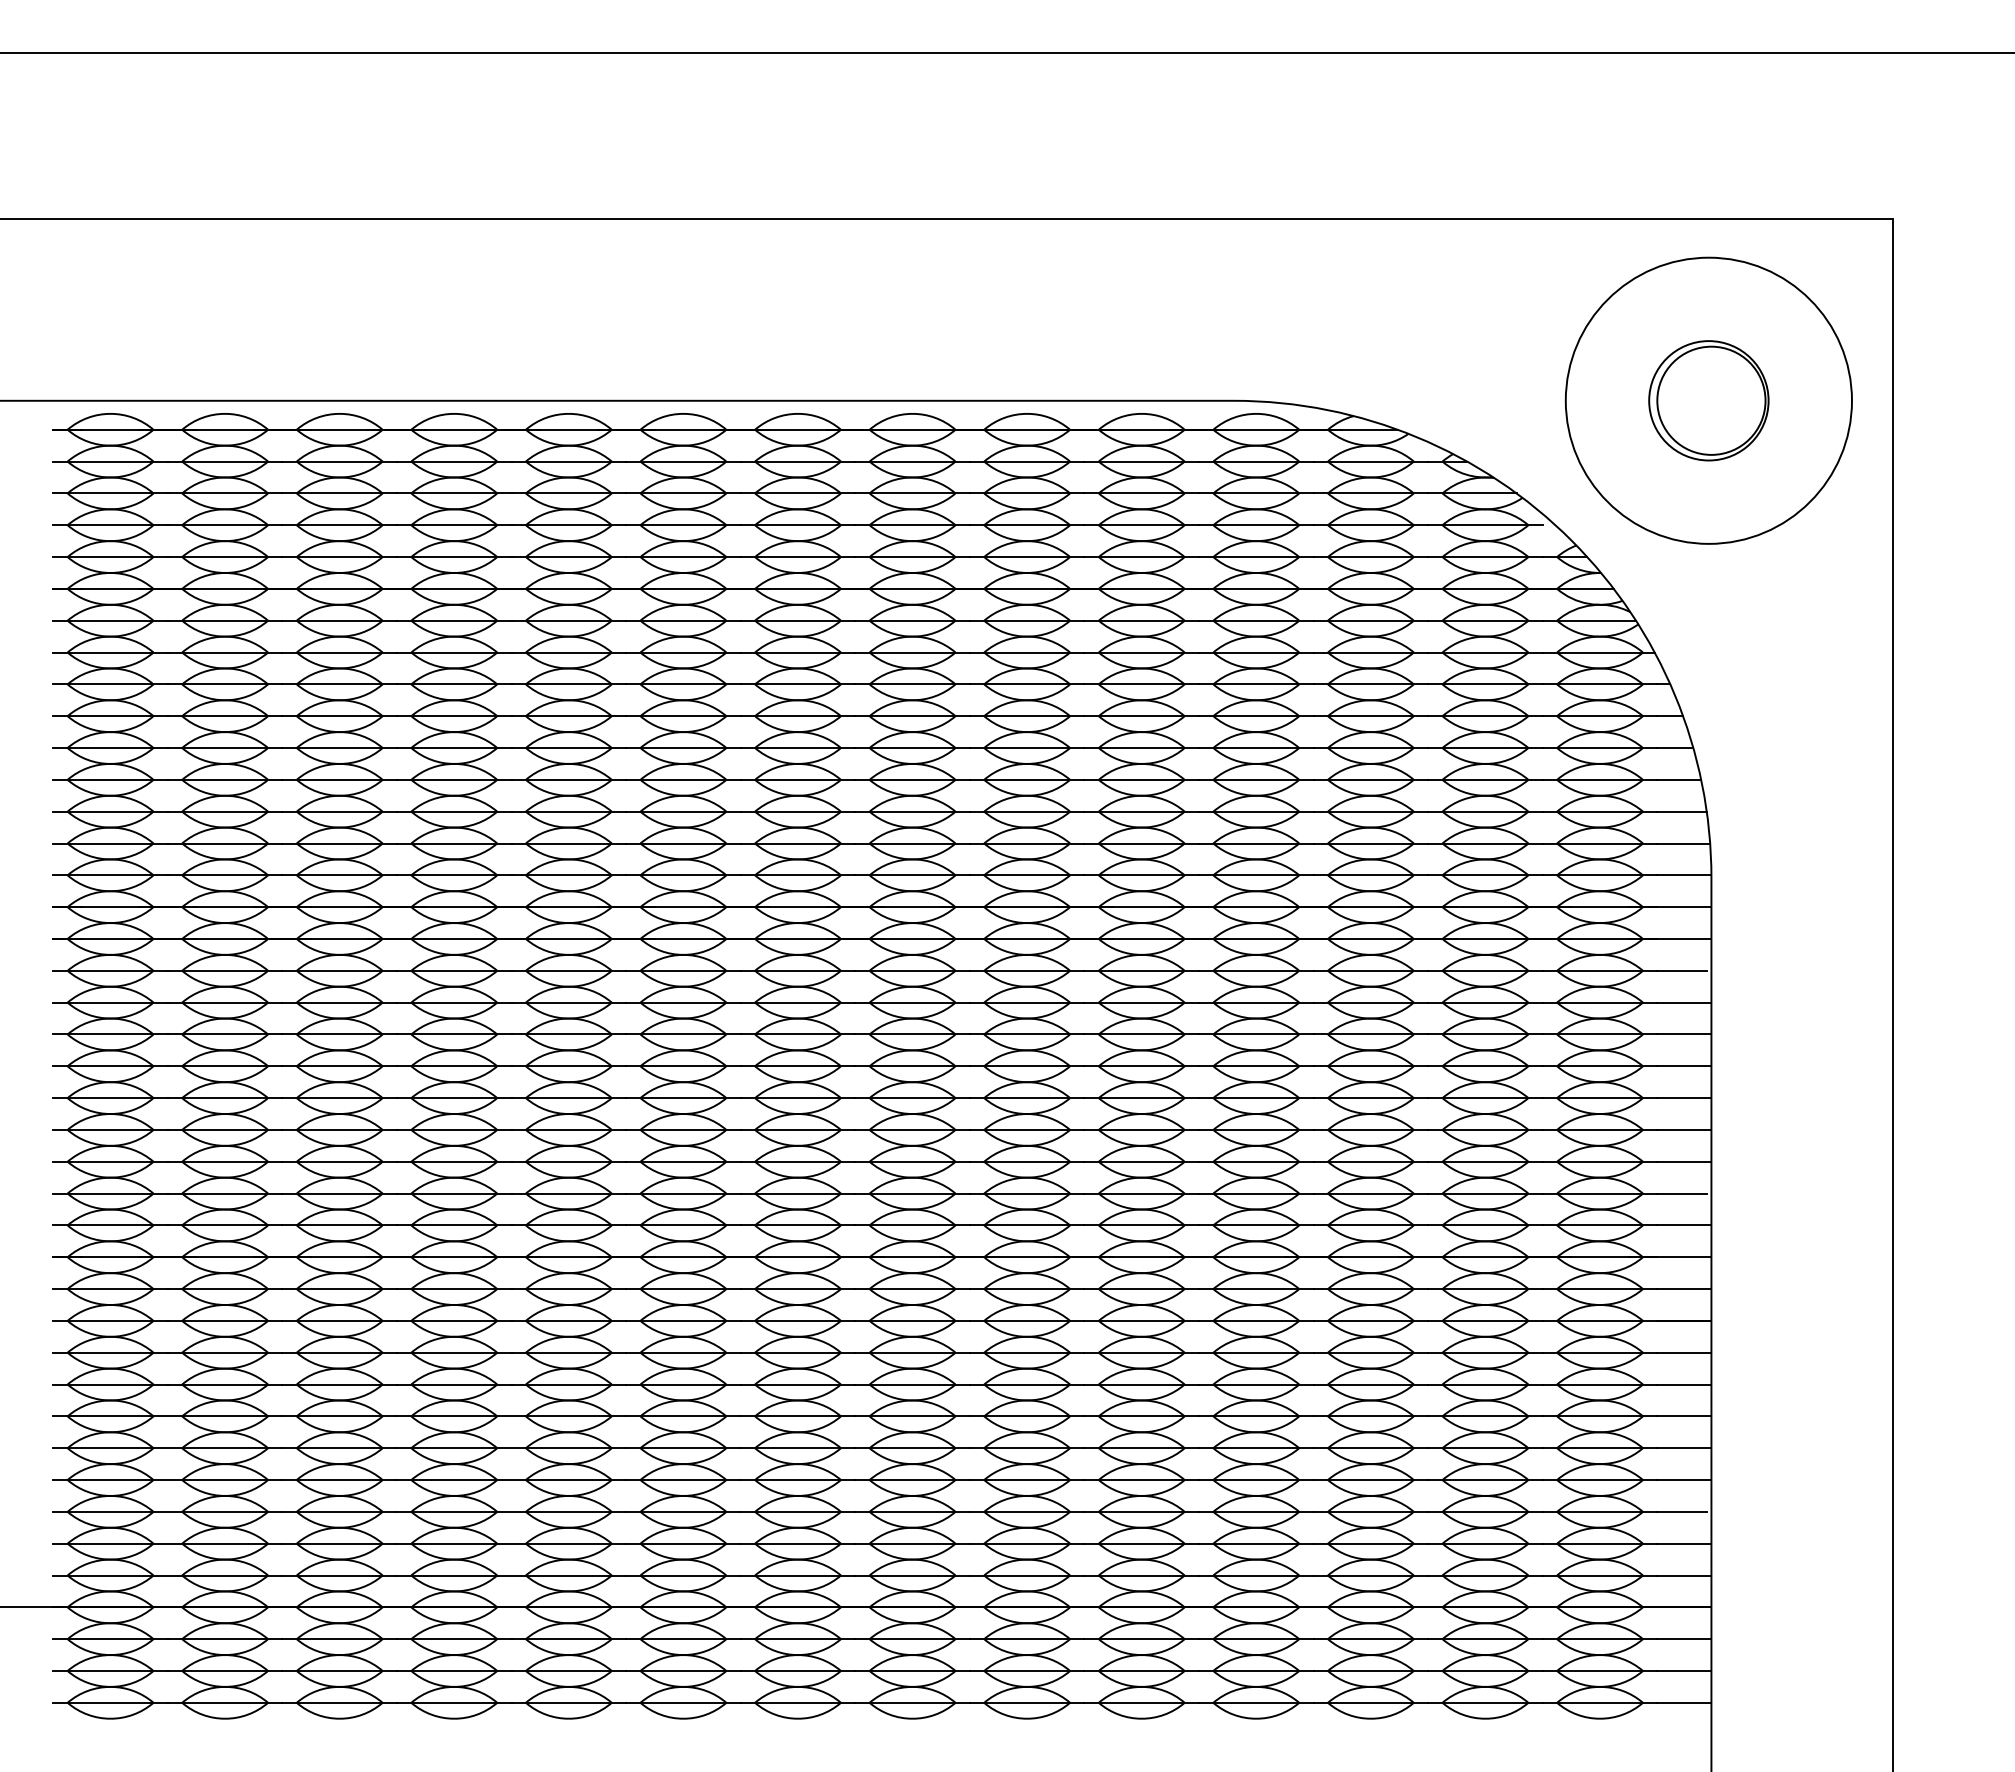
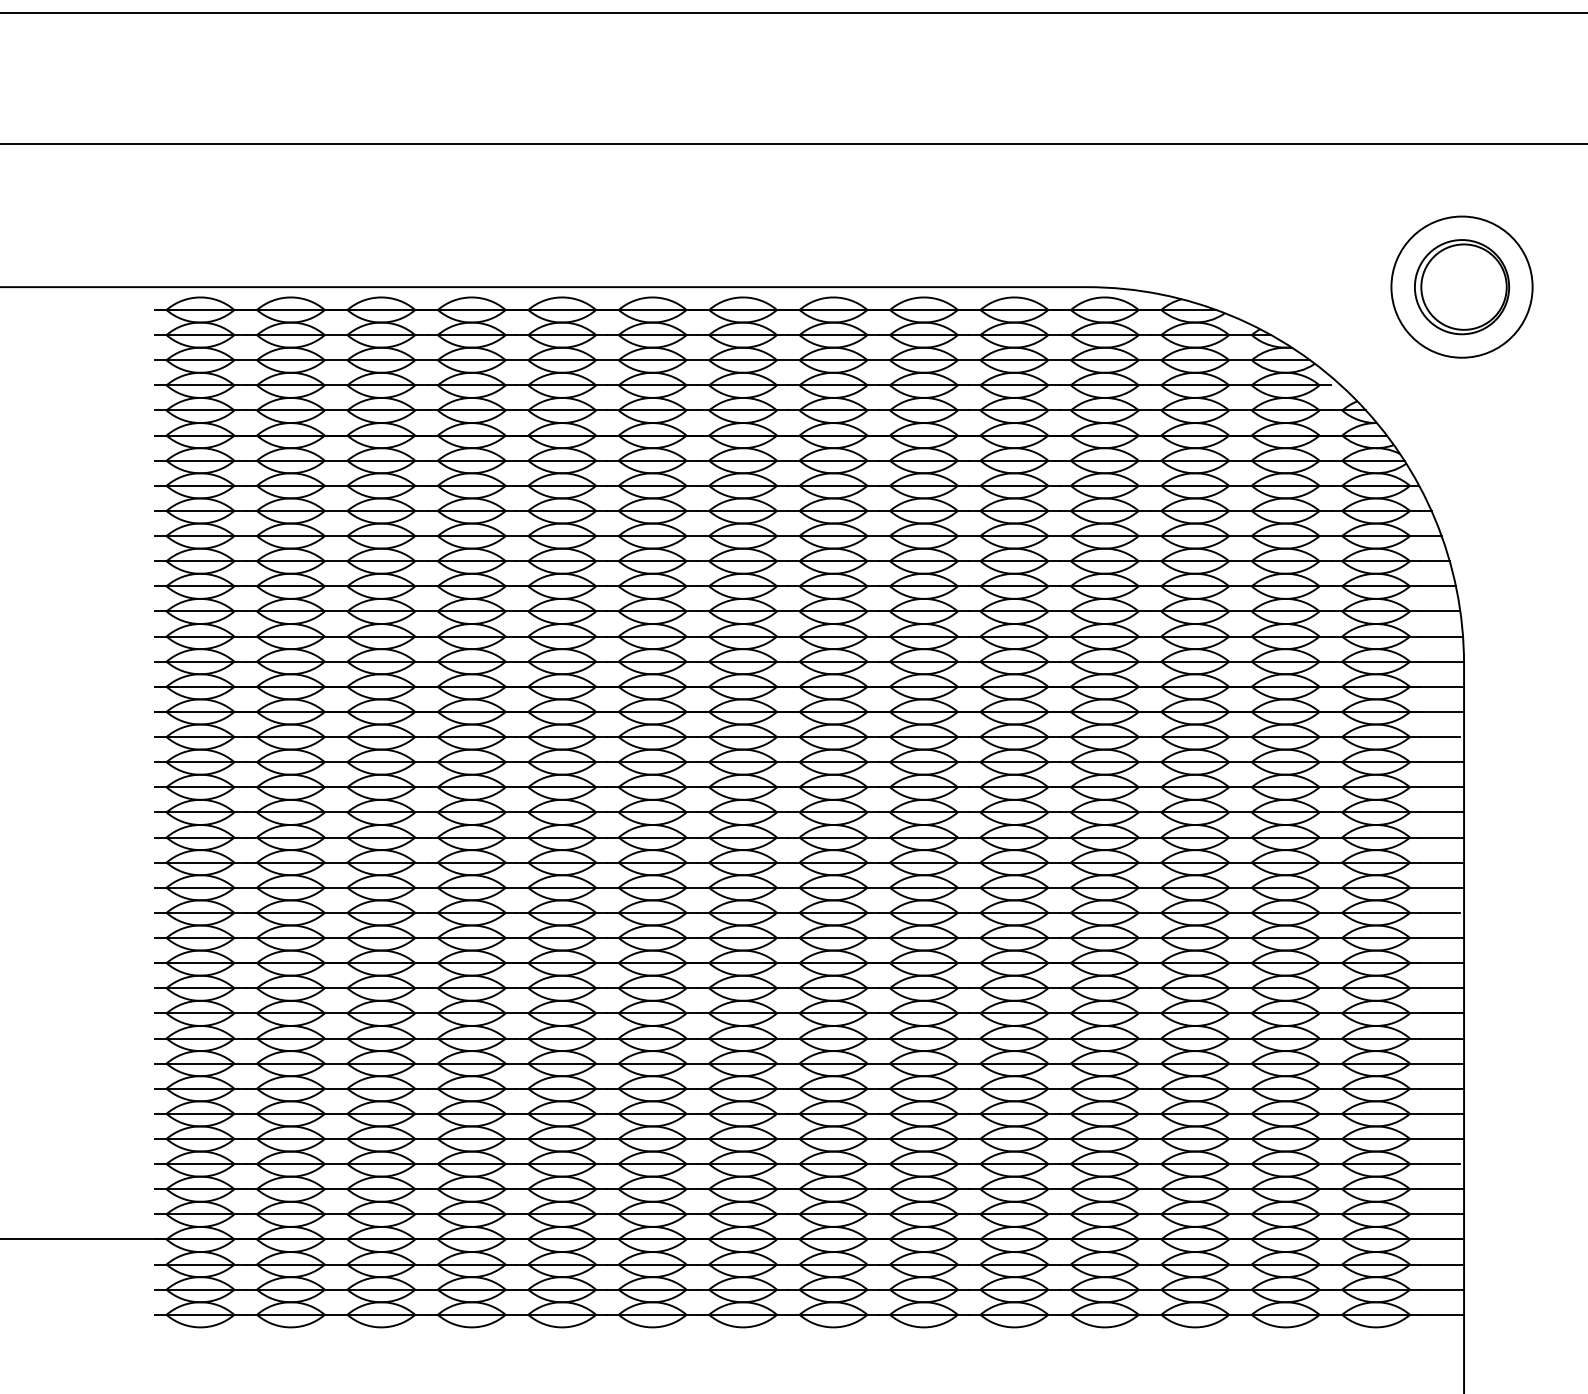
circle: (1708, 400) -> (1461, 286), size x0.62

